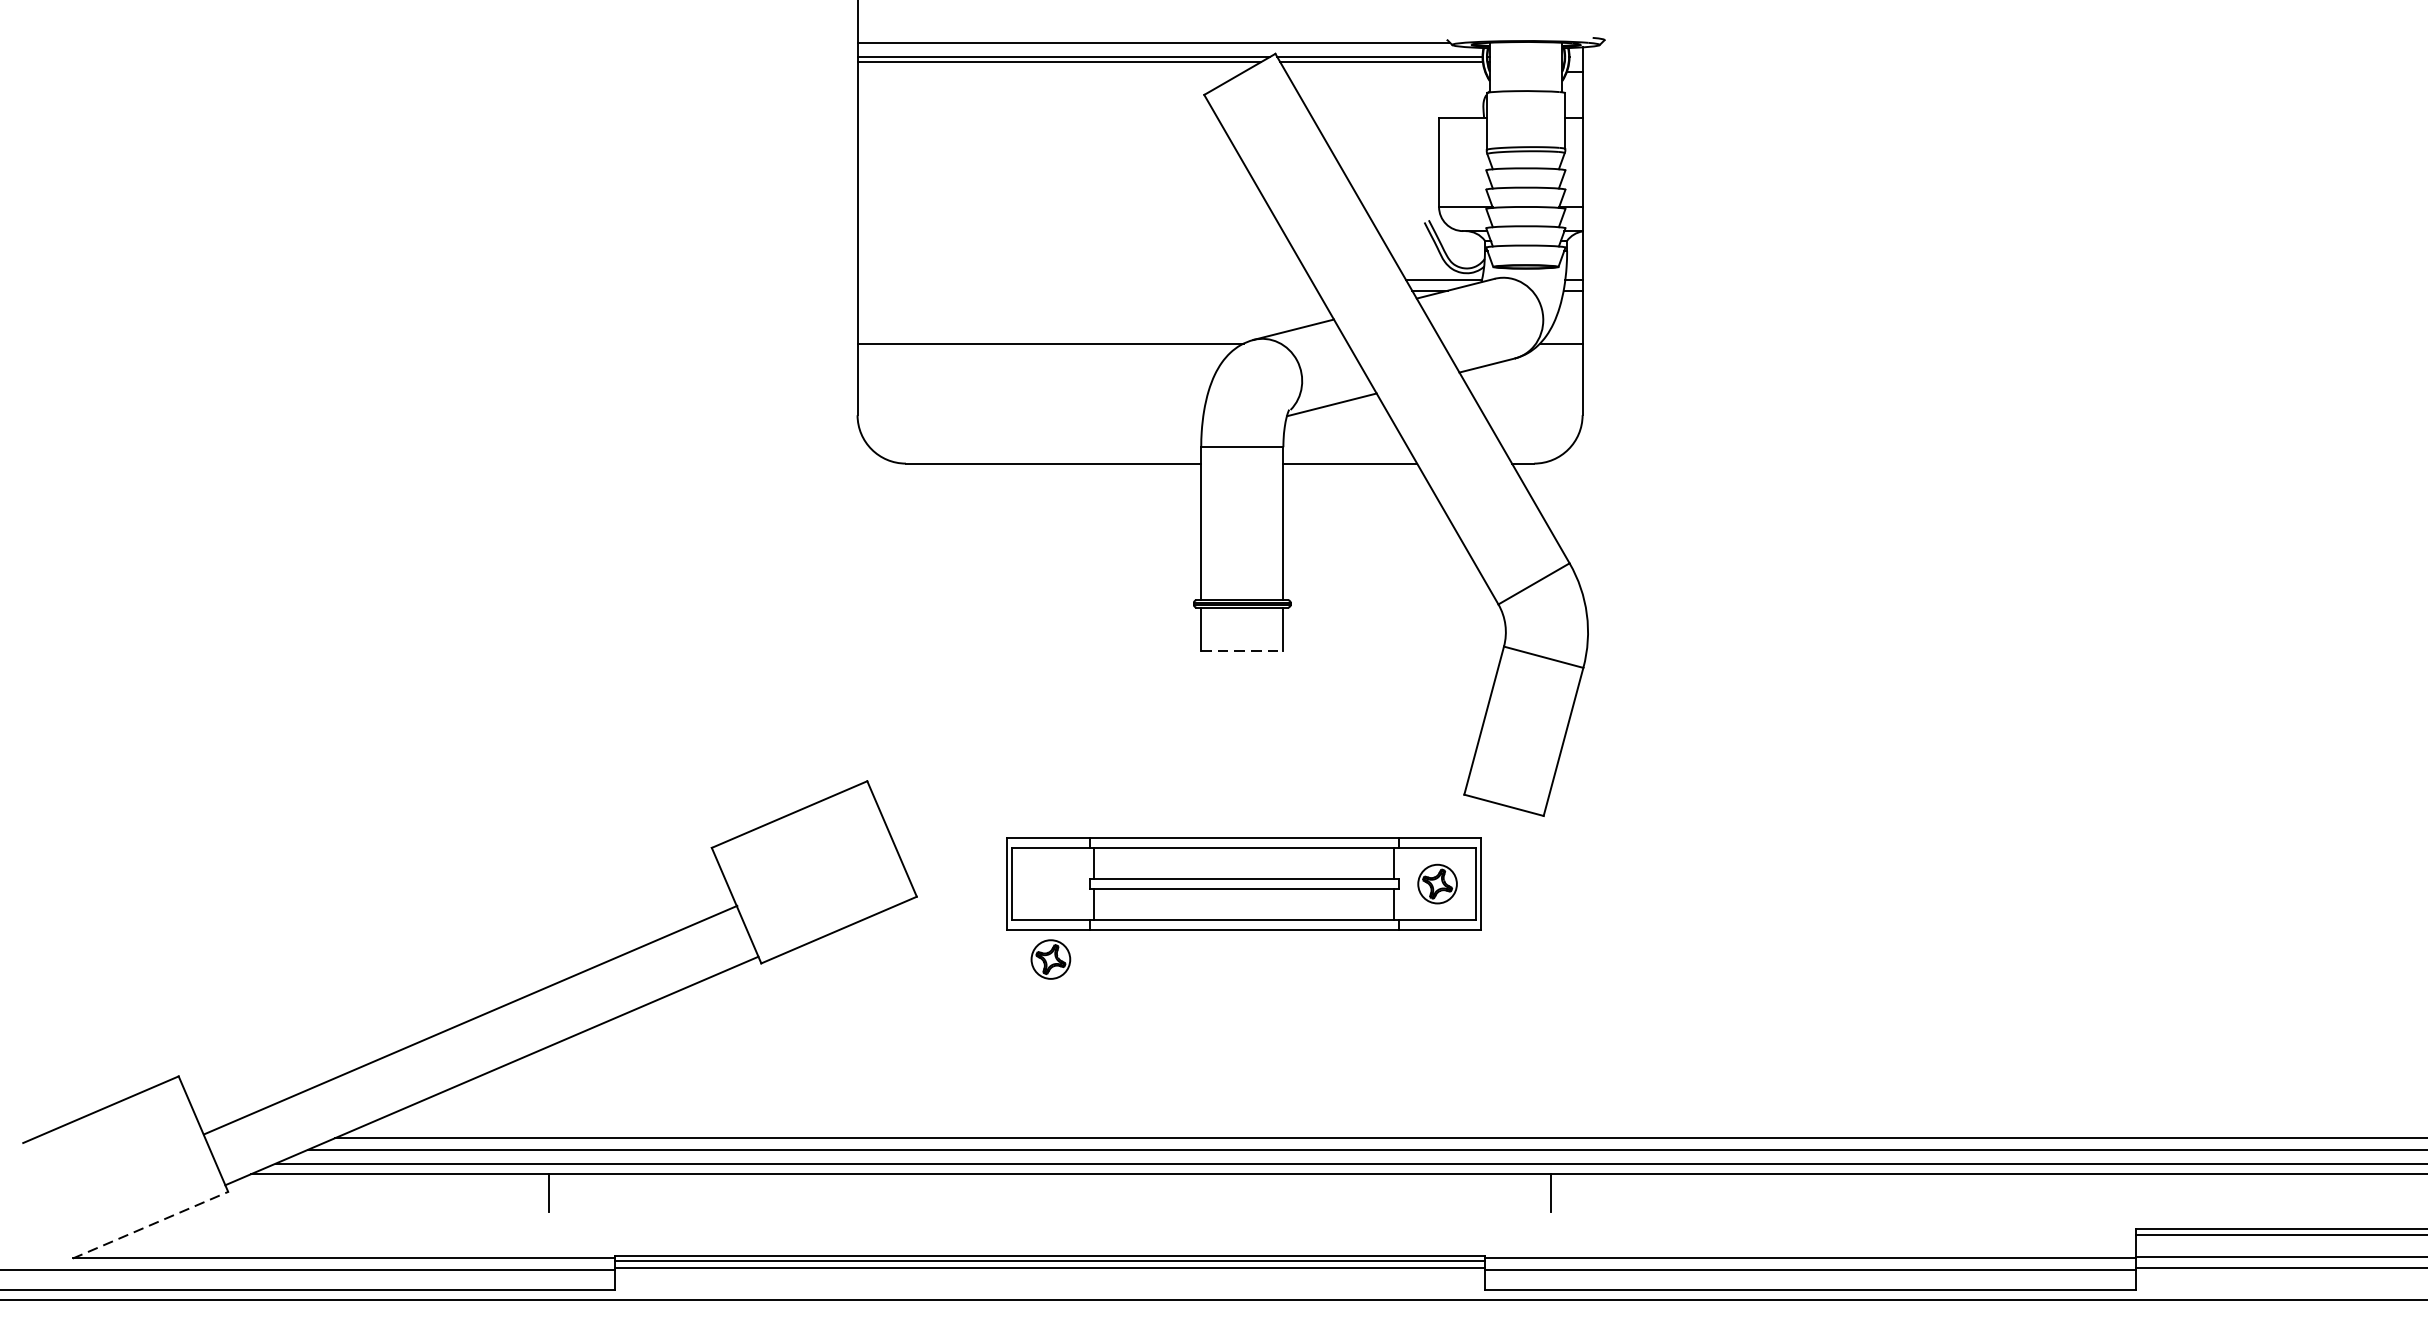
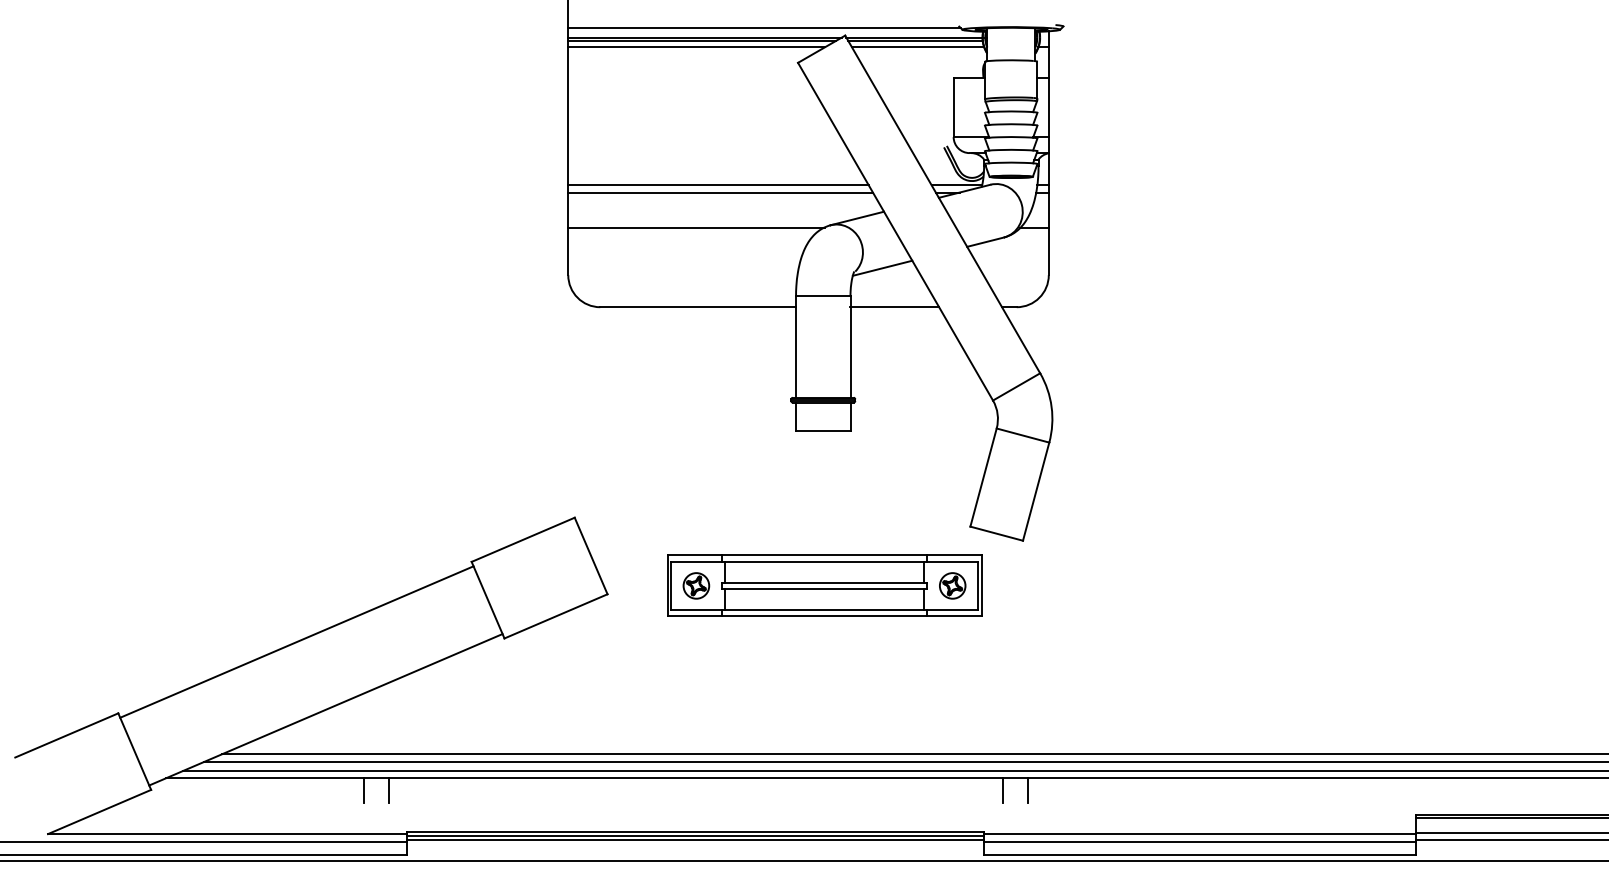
line: (1051, 71) -> (696, 47), added
line: (1386, 71) -> (918, 47), added
line: (1084, 279) -> (718, 185), added
line: (1087, 290) -> (720, 192), added
line: (1242, 651) -> (823, 431), dashed -> solid
part: (1051, 958) -> (696, 585), moved
line: (470, 1019) -> (296, 641), moved
line: (586, 1192) -> (388, 790), added
line: (1512, 1192) -> (1002, 790), added
line: (151, 1224) -> (100, 811), dashed -> solid

